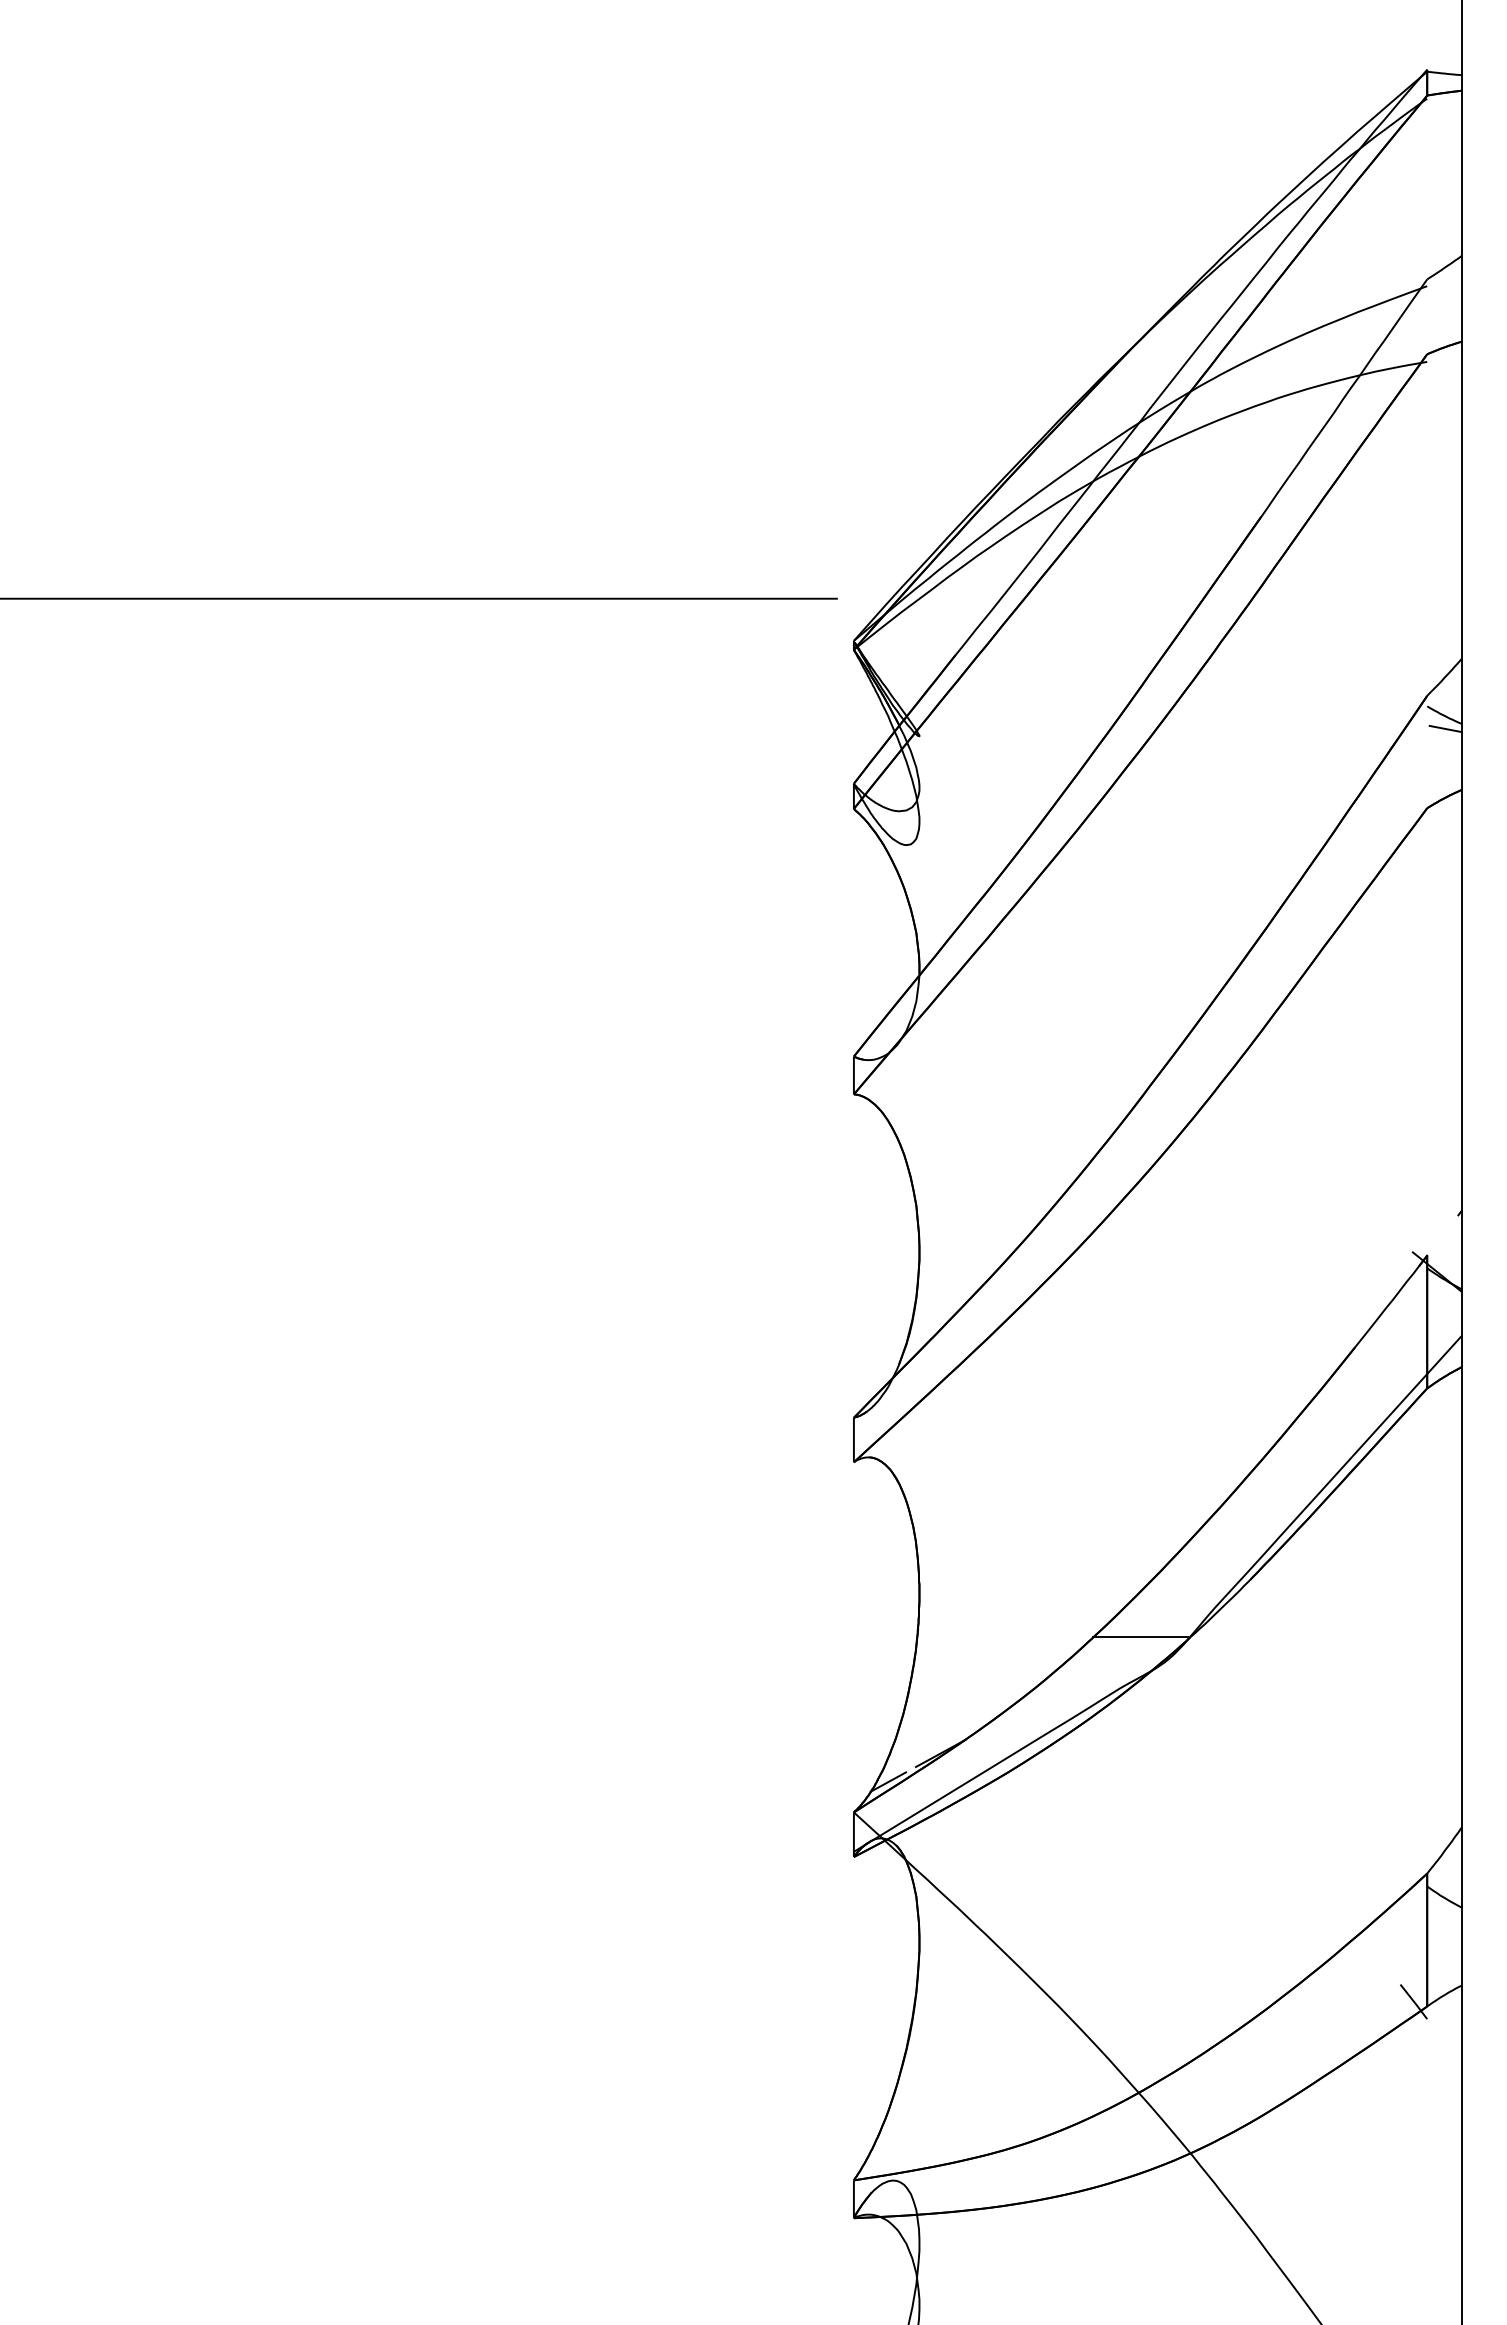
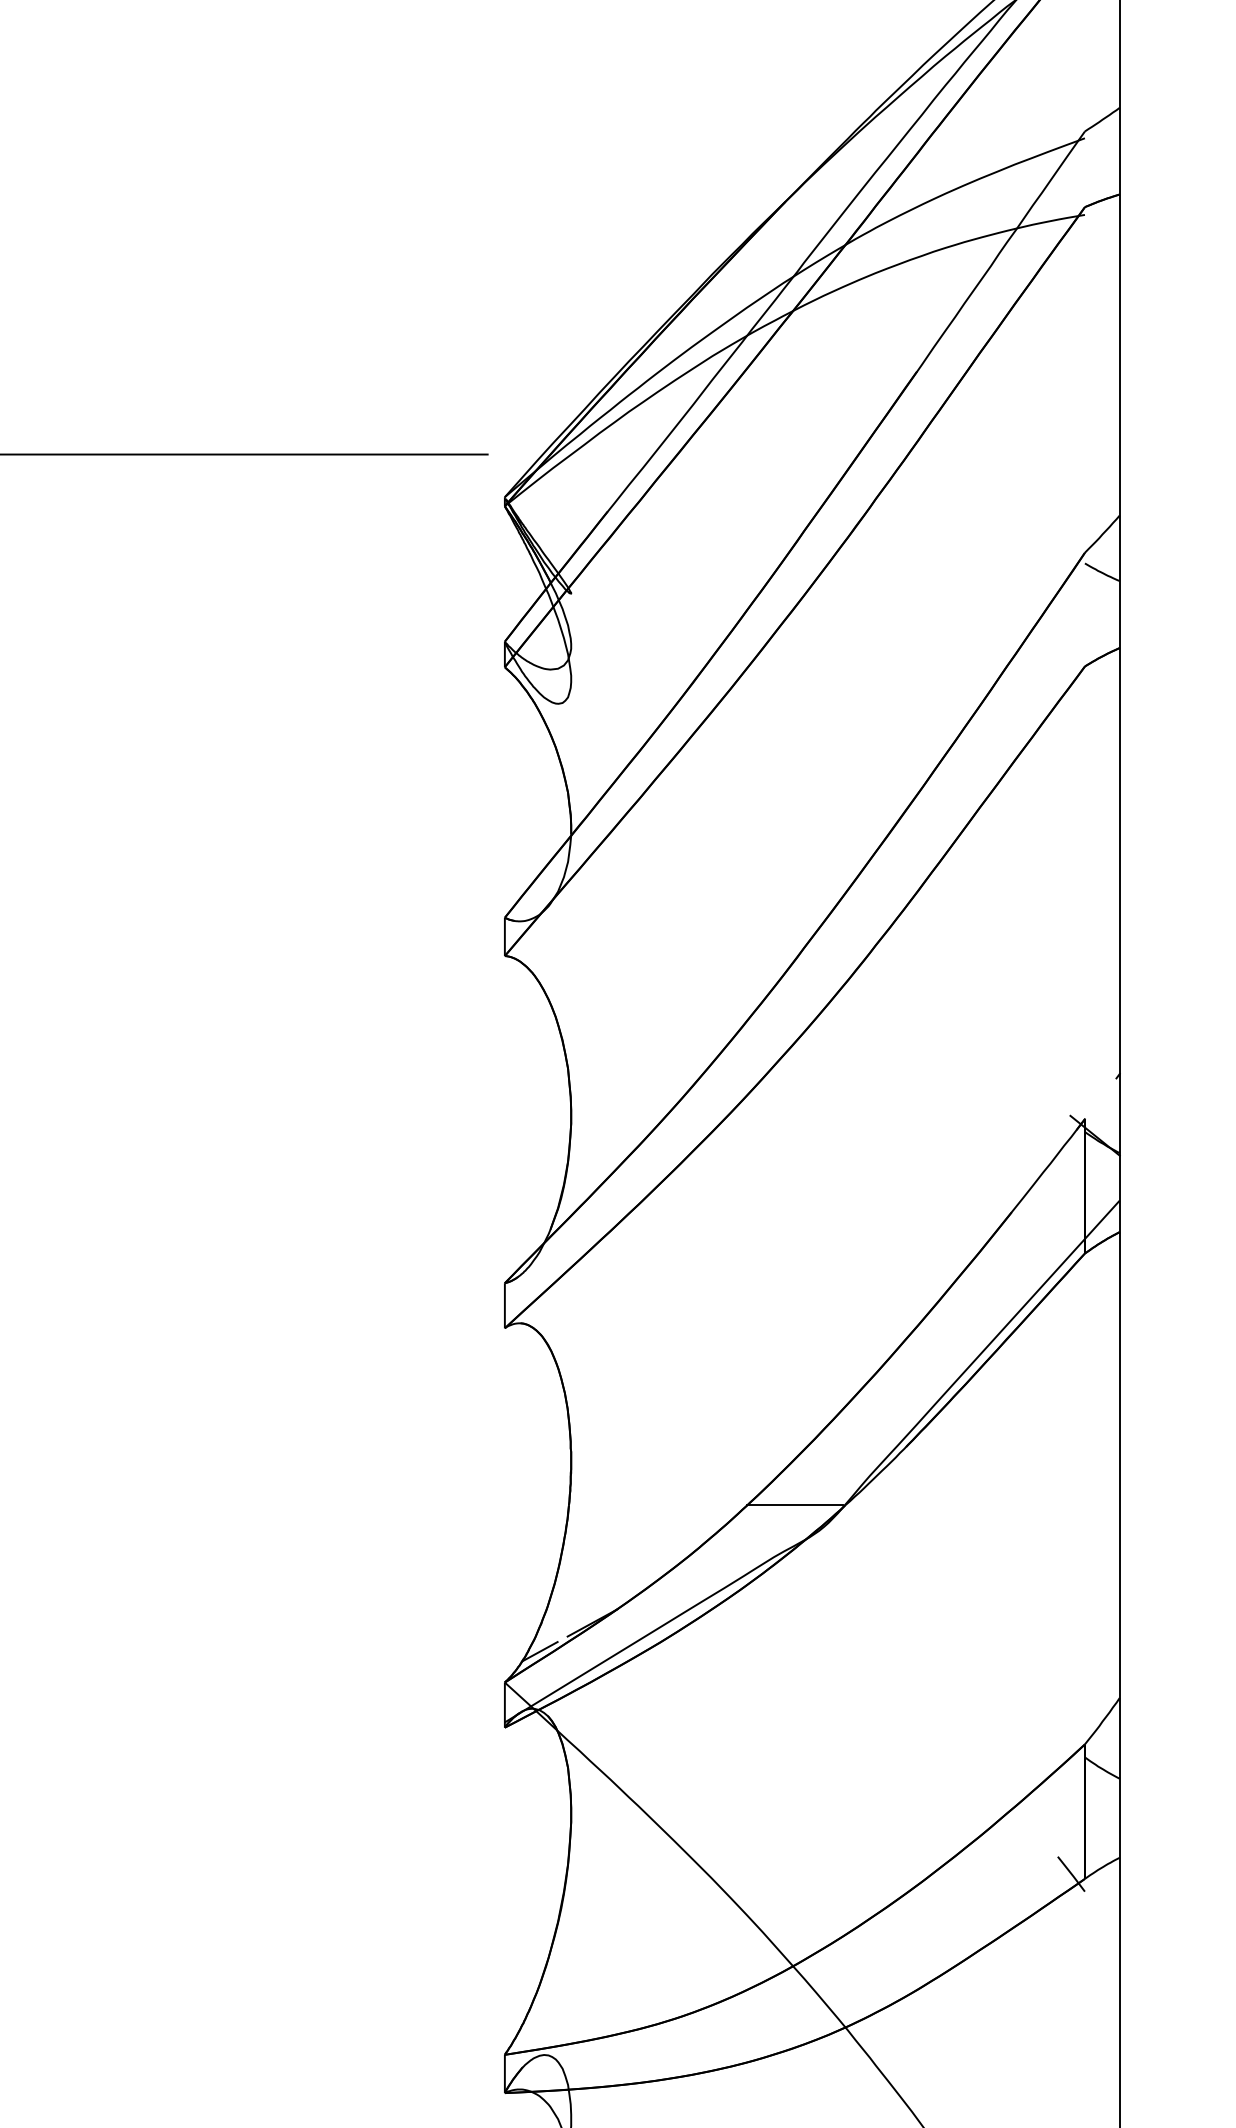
line: (1445, 728) -> (1103, 585), removed

